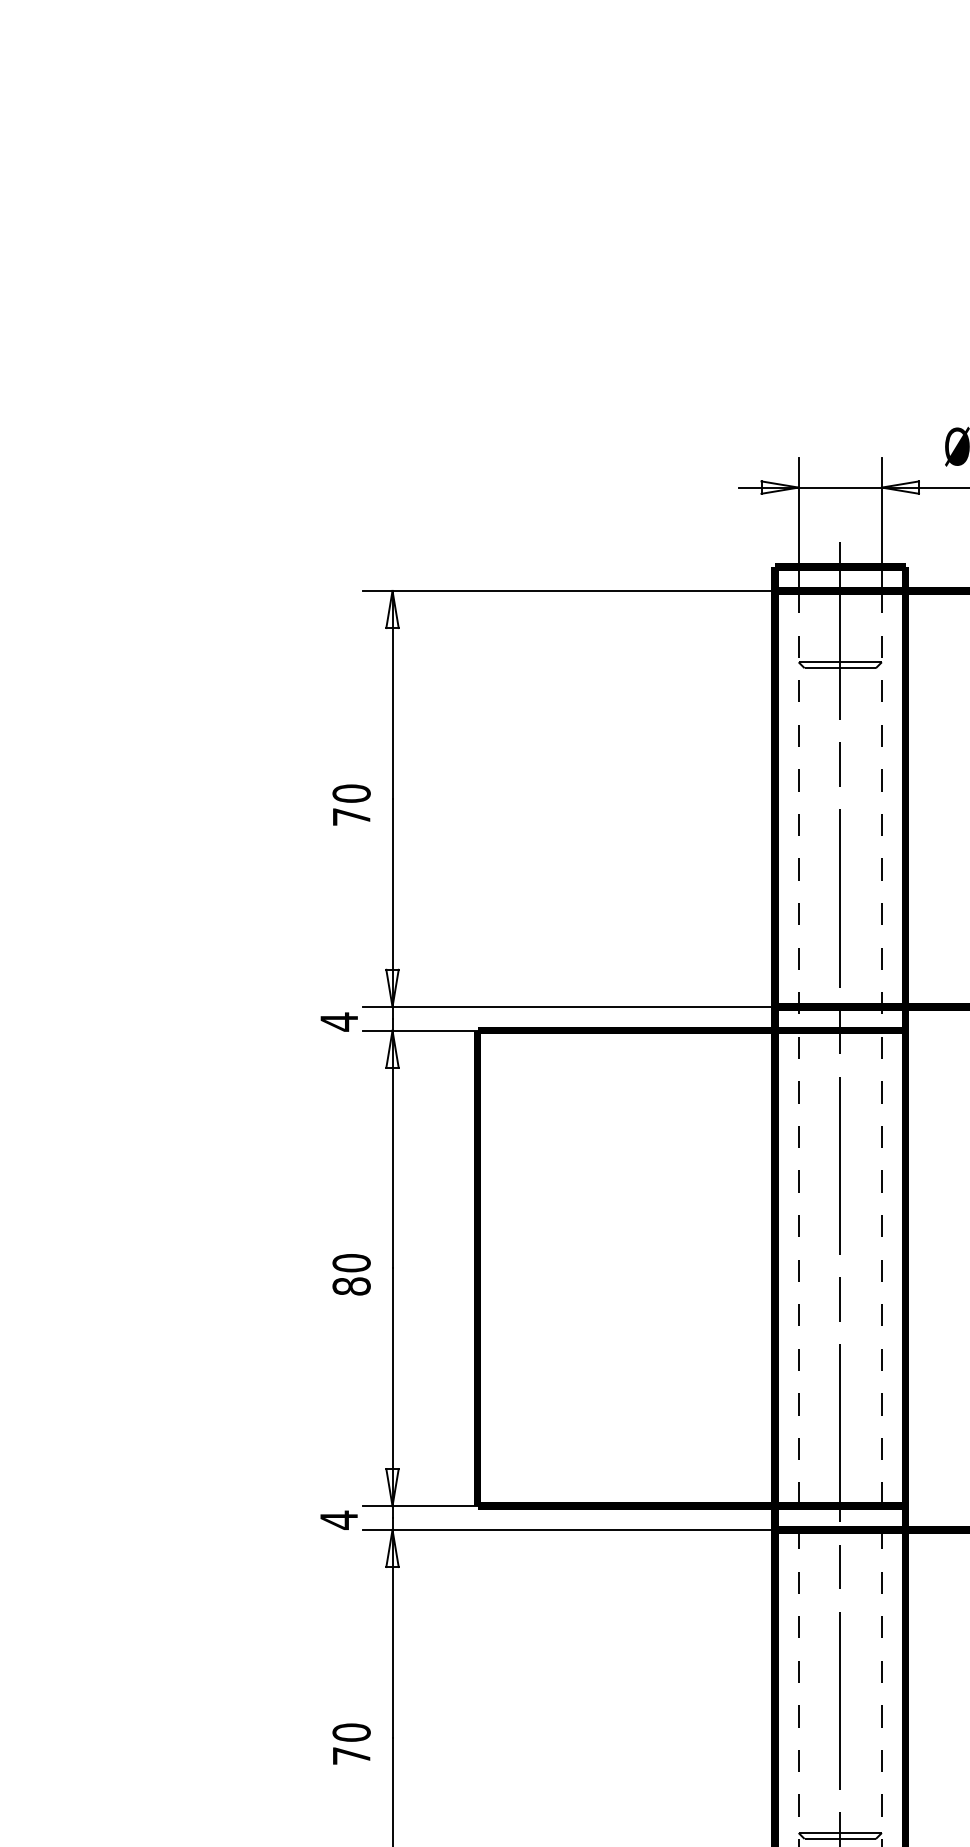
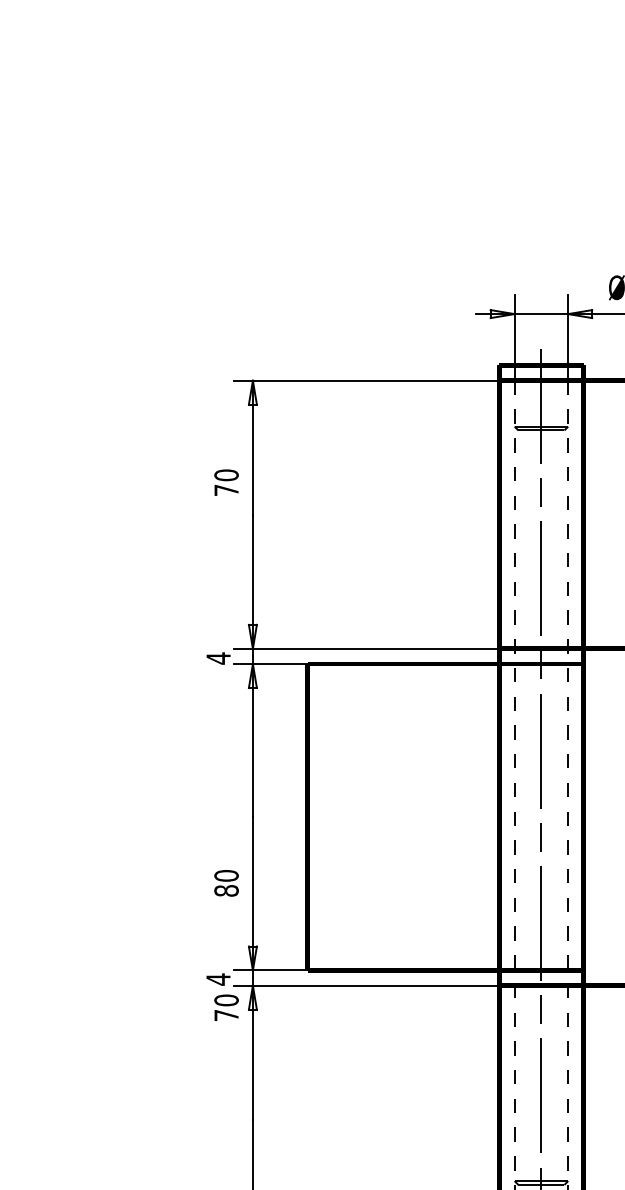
text: (351, 804) -> (226, 482), moved
text: (351, 1274) -> (226, 883), moved
text: (351, 1743) -> (226, 1007), moved

